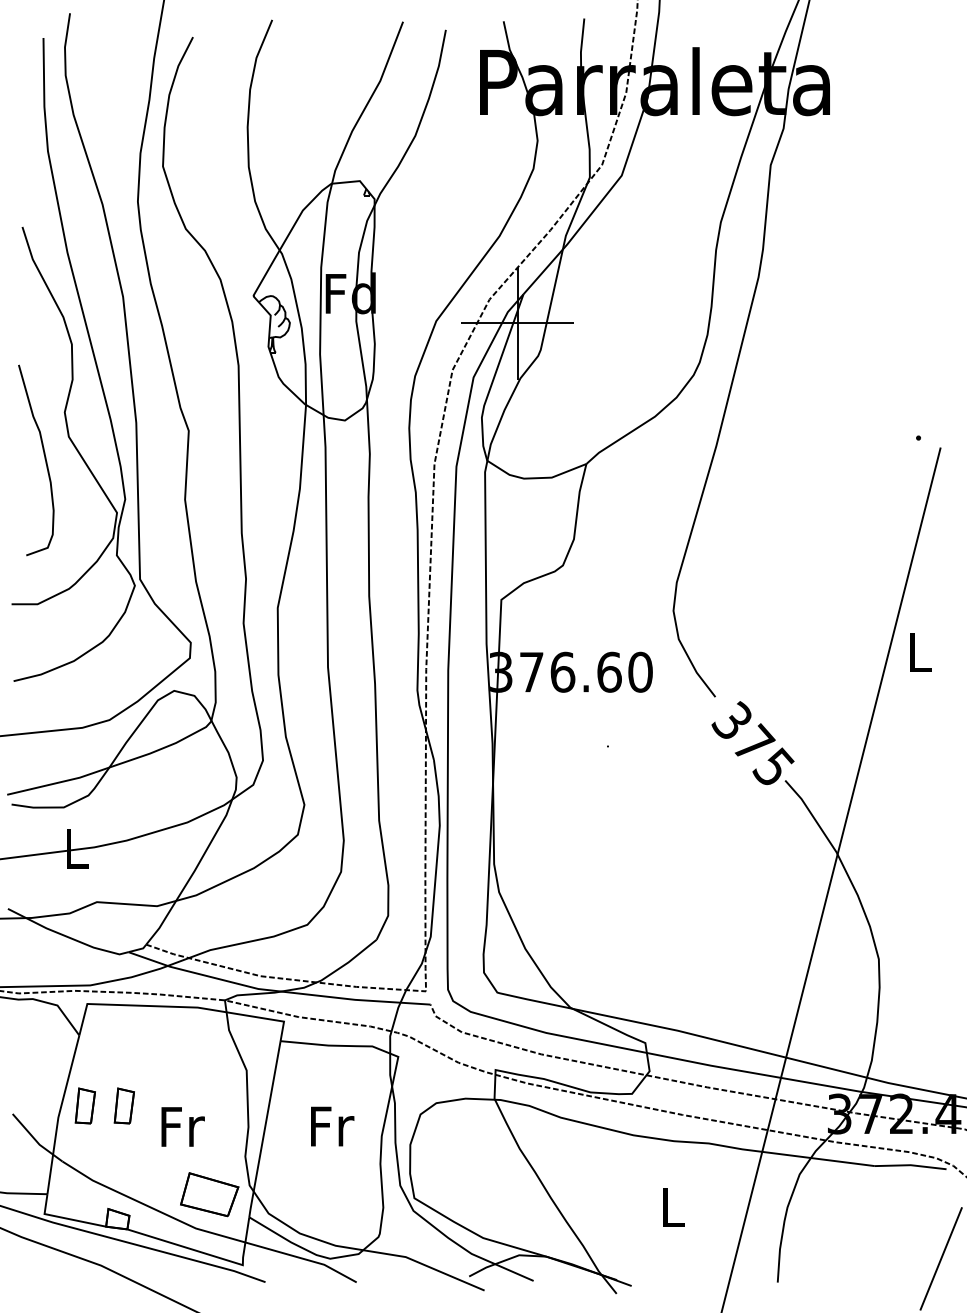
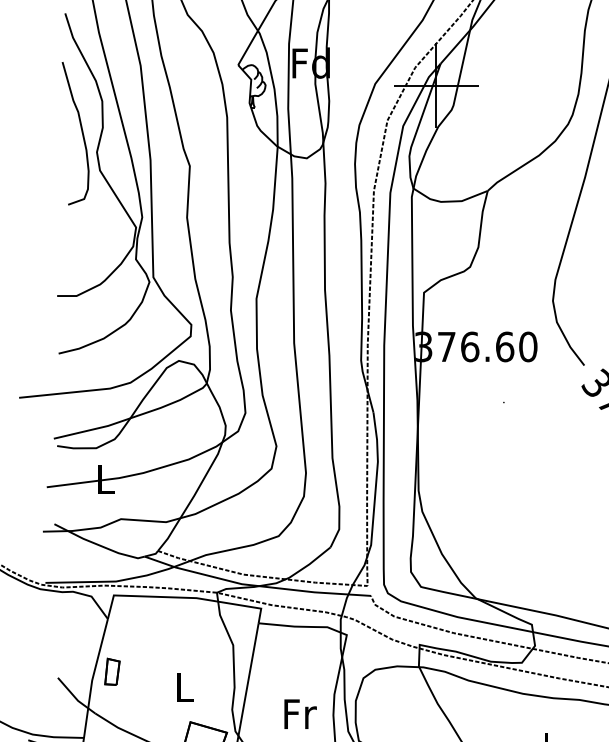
curve: (44, 459) -> (81, 132), moved
part: (123, 1105) -> (140, 671), removed
text: (182, 1126) -> (185, 687), Fr -> L
text: (332, 1126) -> (300, 714), moved

